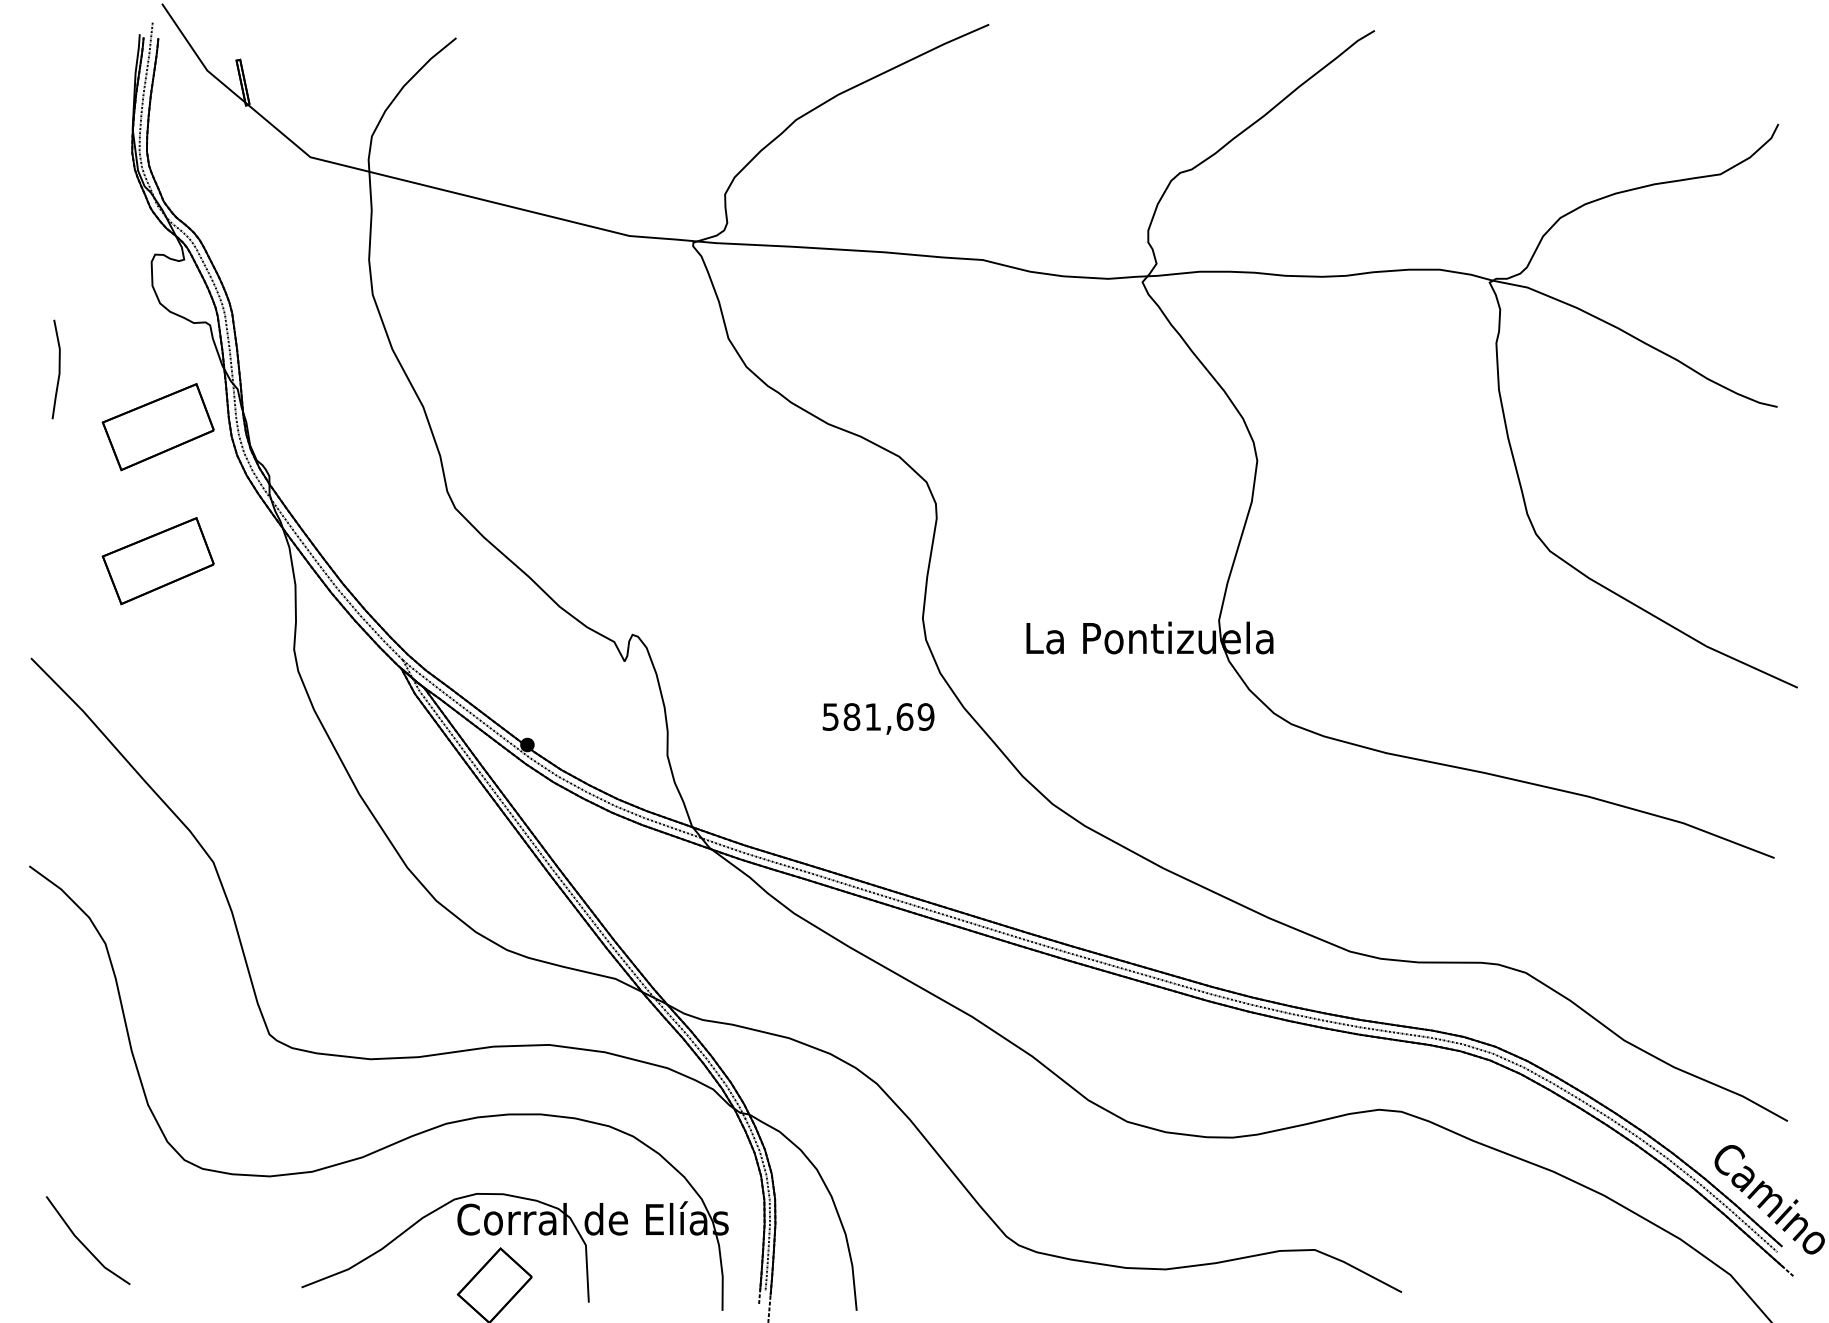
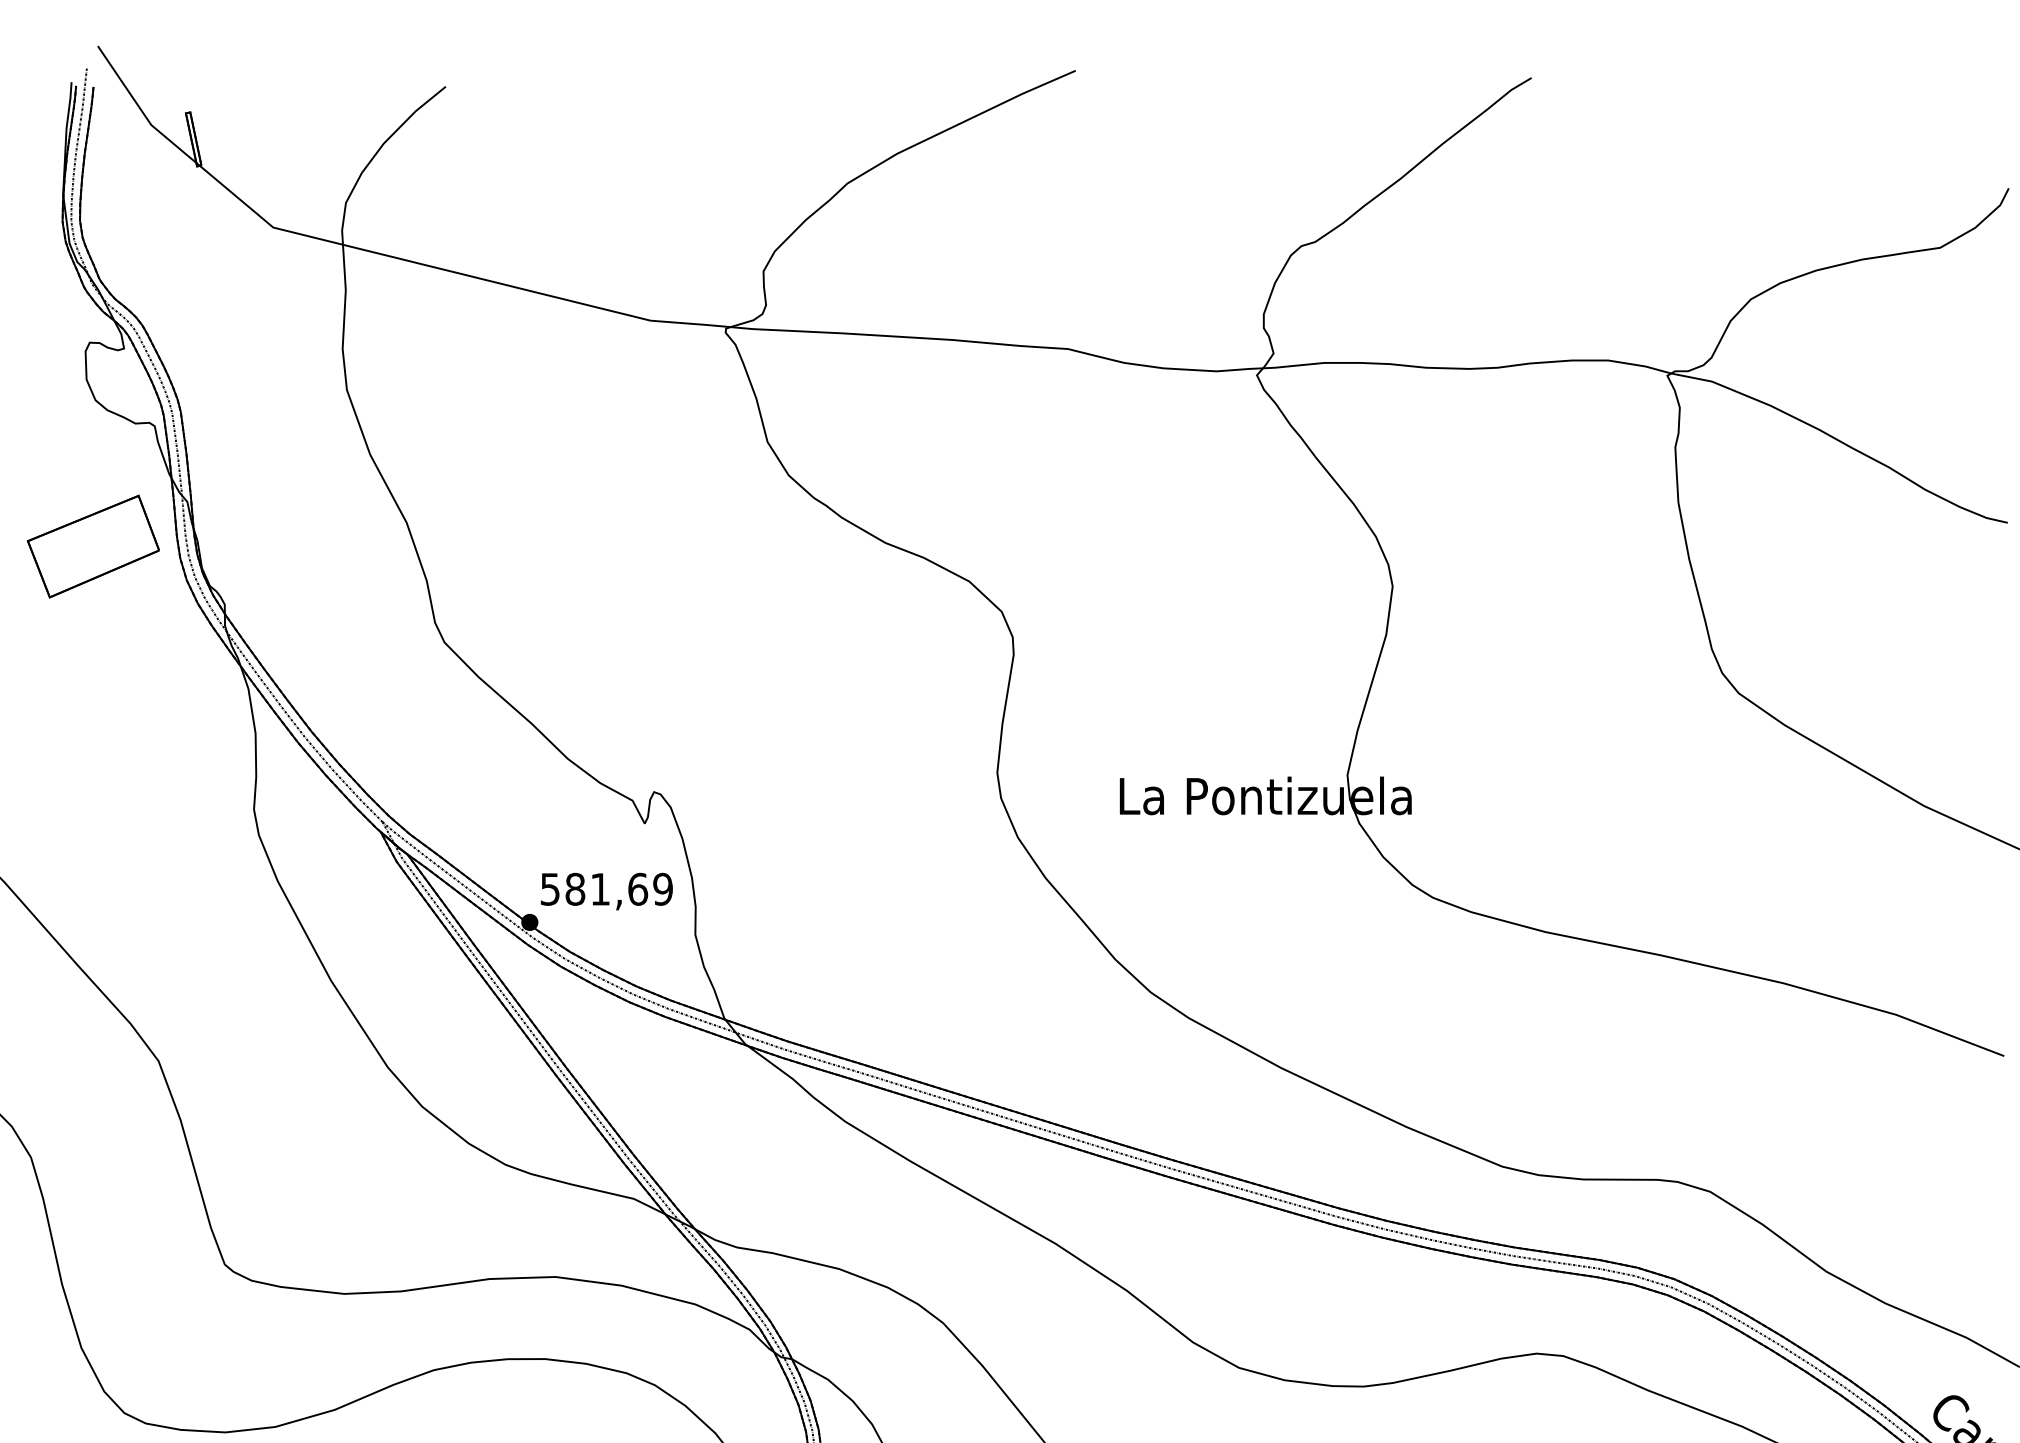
part: (157, 561) -> (92, 705), removed
text: (878, 718) -> (606, 891), moved

